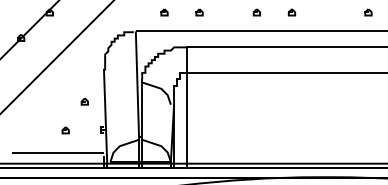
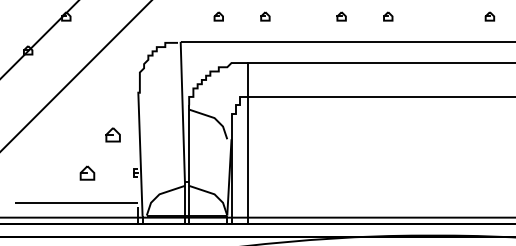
part: (84, 101) -> (112, 135), size x1.6
part: (65, 130) -> (87, 173), size x1.6

